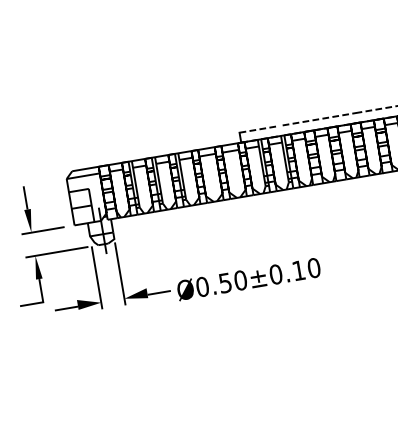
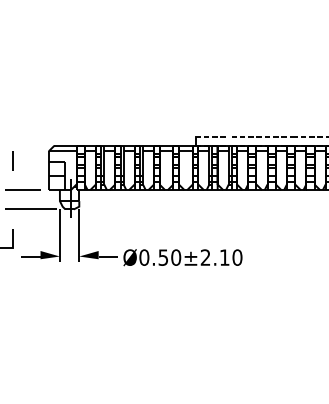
fill: (29, 221) -> (12, 180), removed
fill: (36, 266) -> (12, 218), removed
text: (275, 274) -> (205, 257), Ø0.50±0.10 -> Ø0.50±2.10

